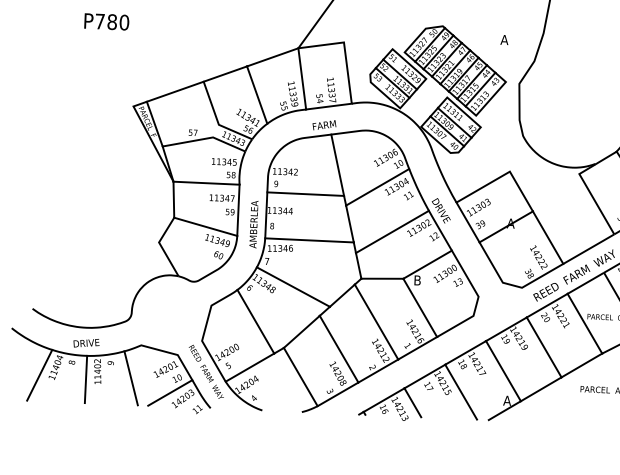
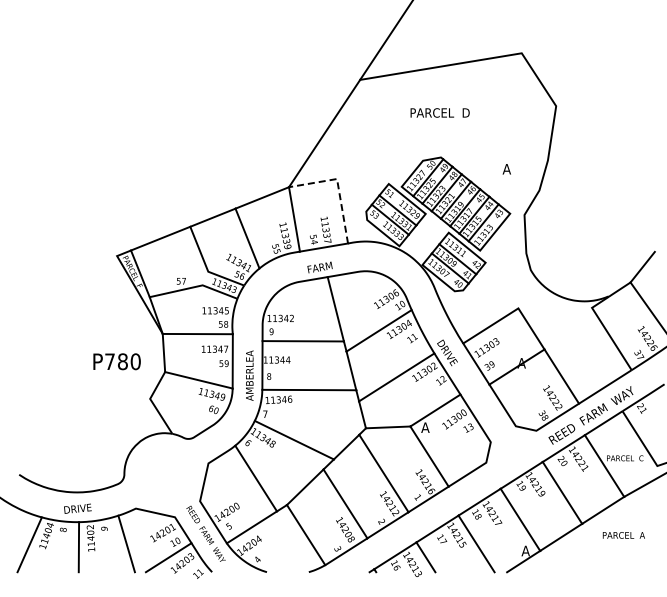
text: (106, 21) -> (116, 361), moved
line: (345, 49) -> (338, 186), solid -> dashed
text: (417, 280) -> (425, 427), B -> A

